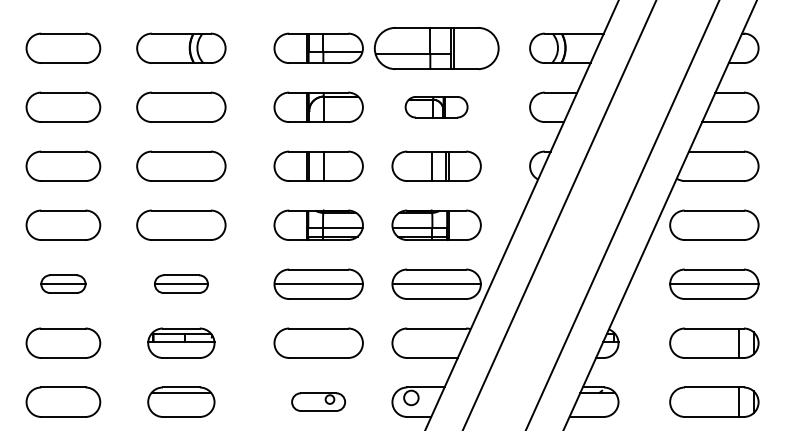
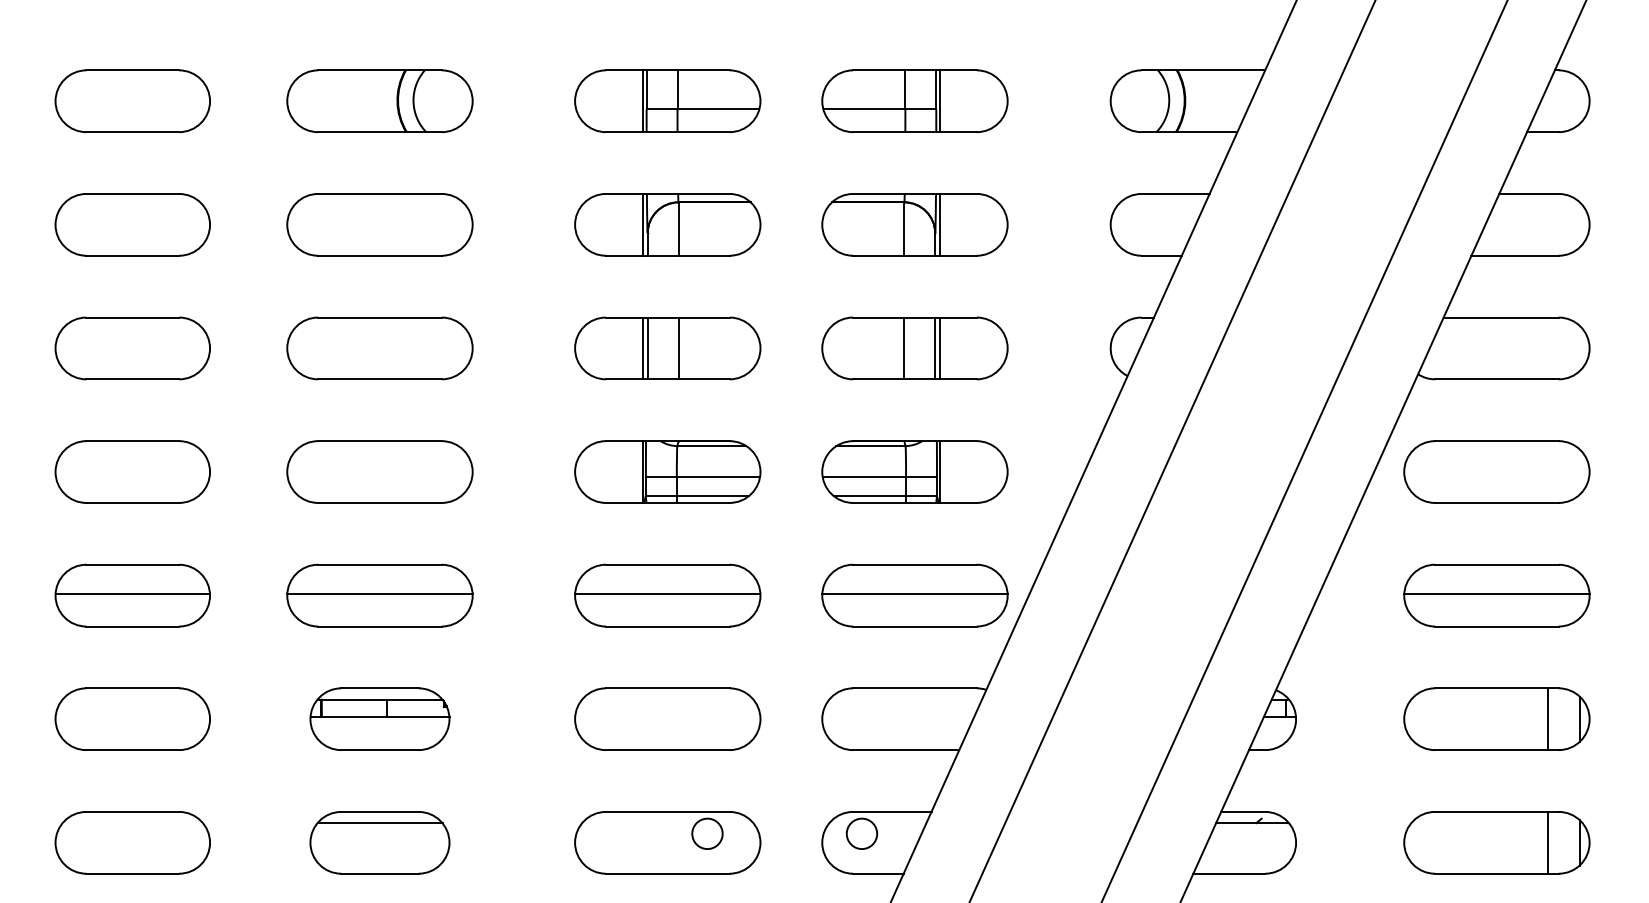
part: (436, 47) -> (914, 99), size x0.71
part: (436, 106) -> (914, 223), size x1.43
part: (63, 283) -> (132, 594), size x1.67
part: (181, 283) -> (380, 594), size x1.67
part: (318, 401) -> (667, 841), size x1.67

